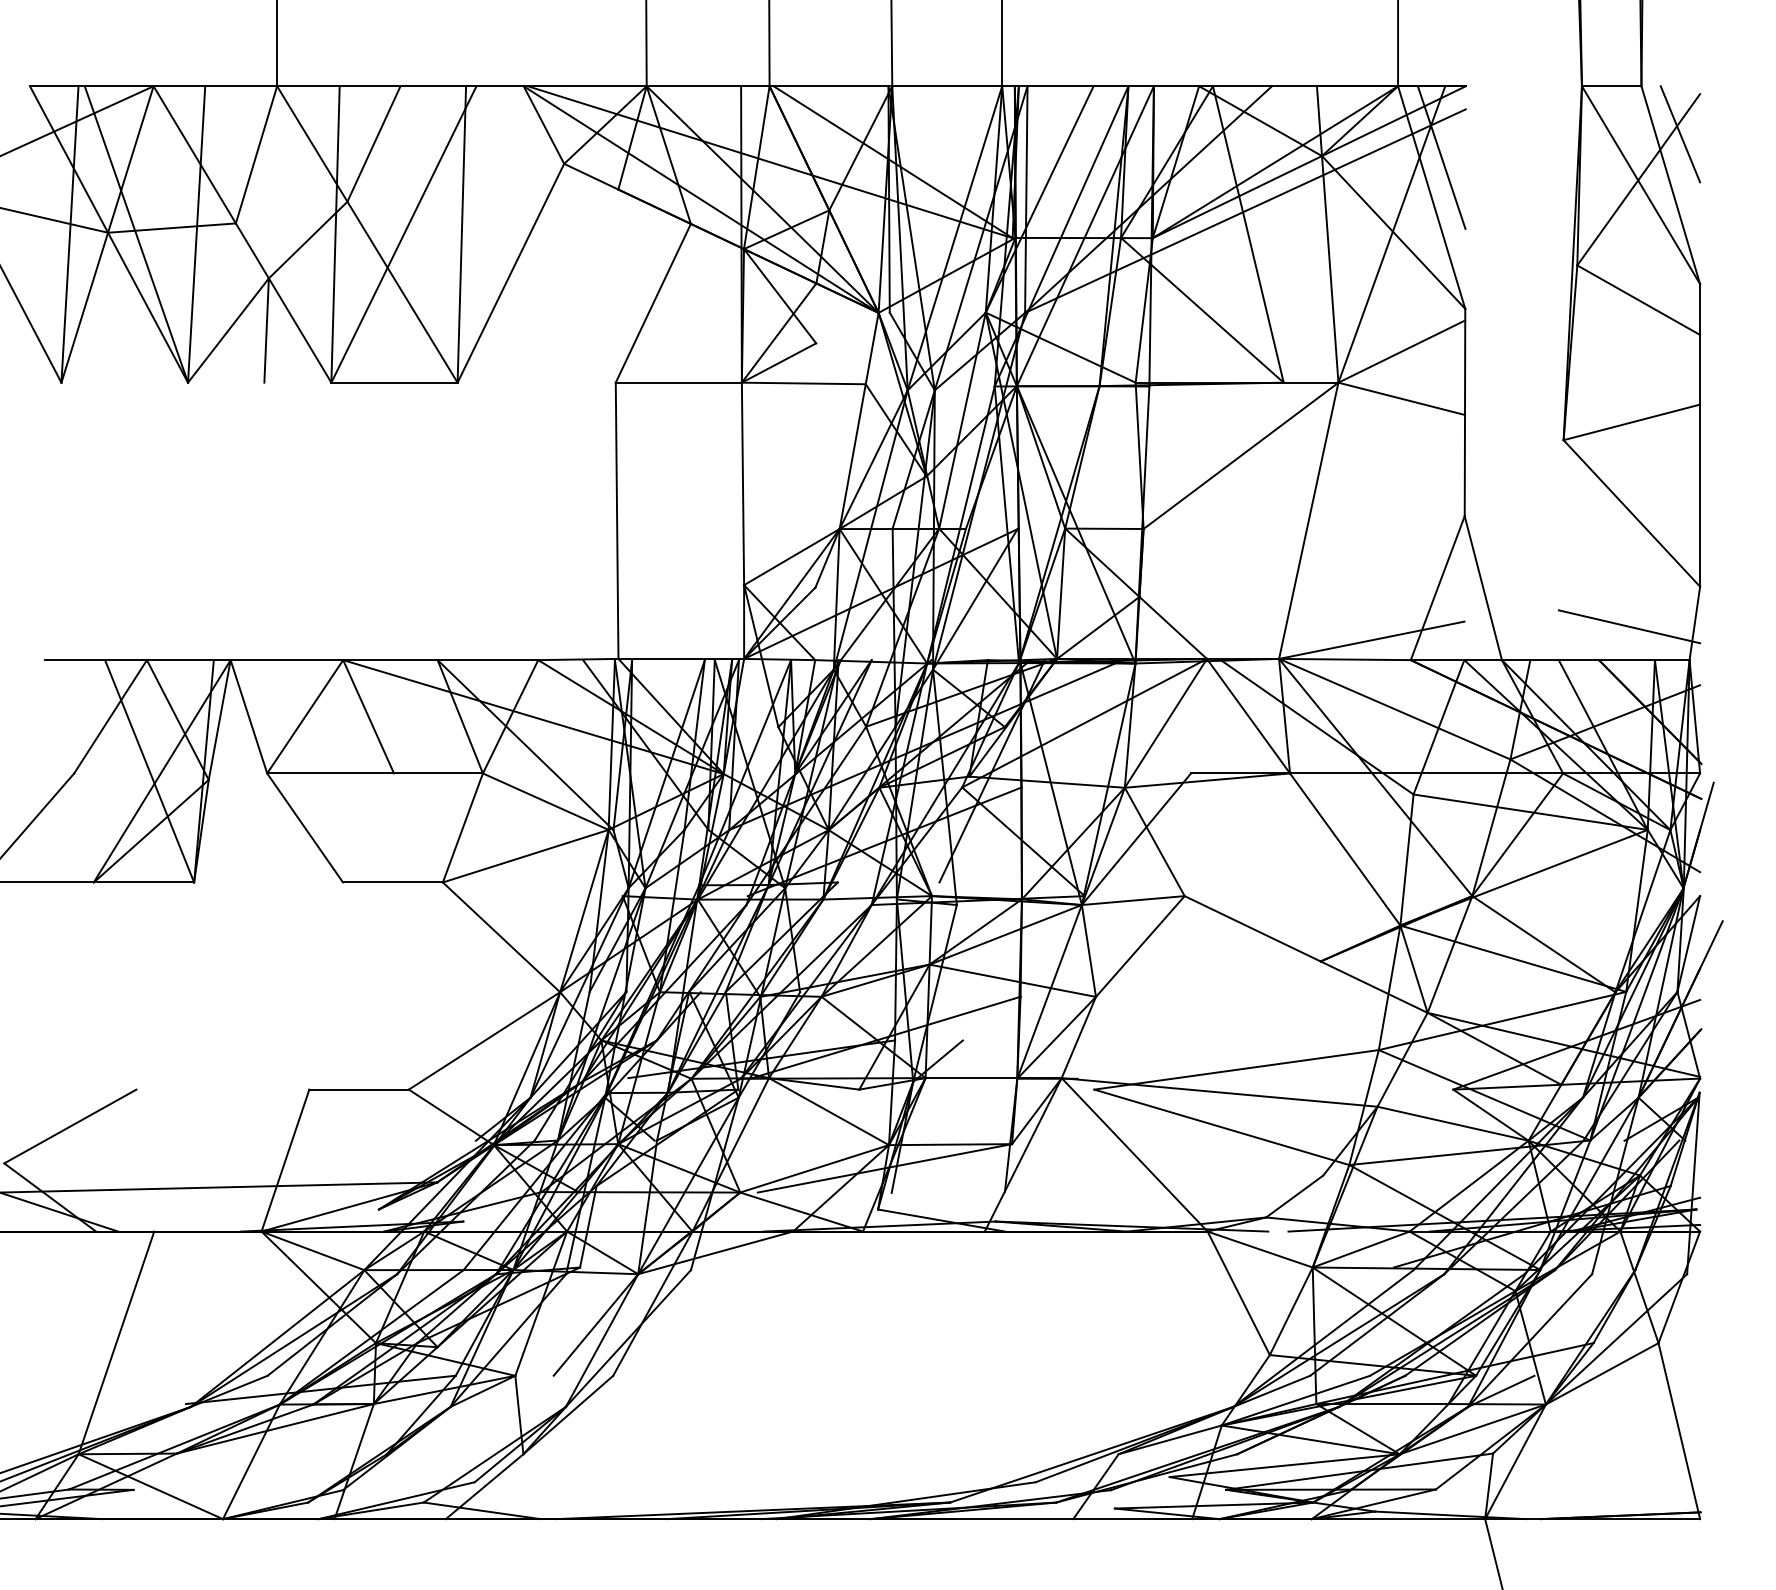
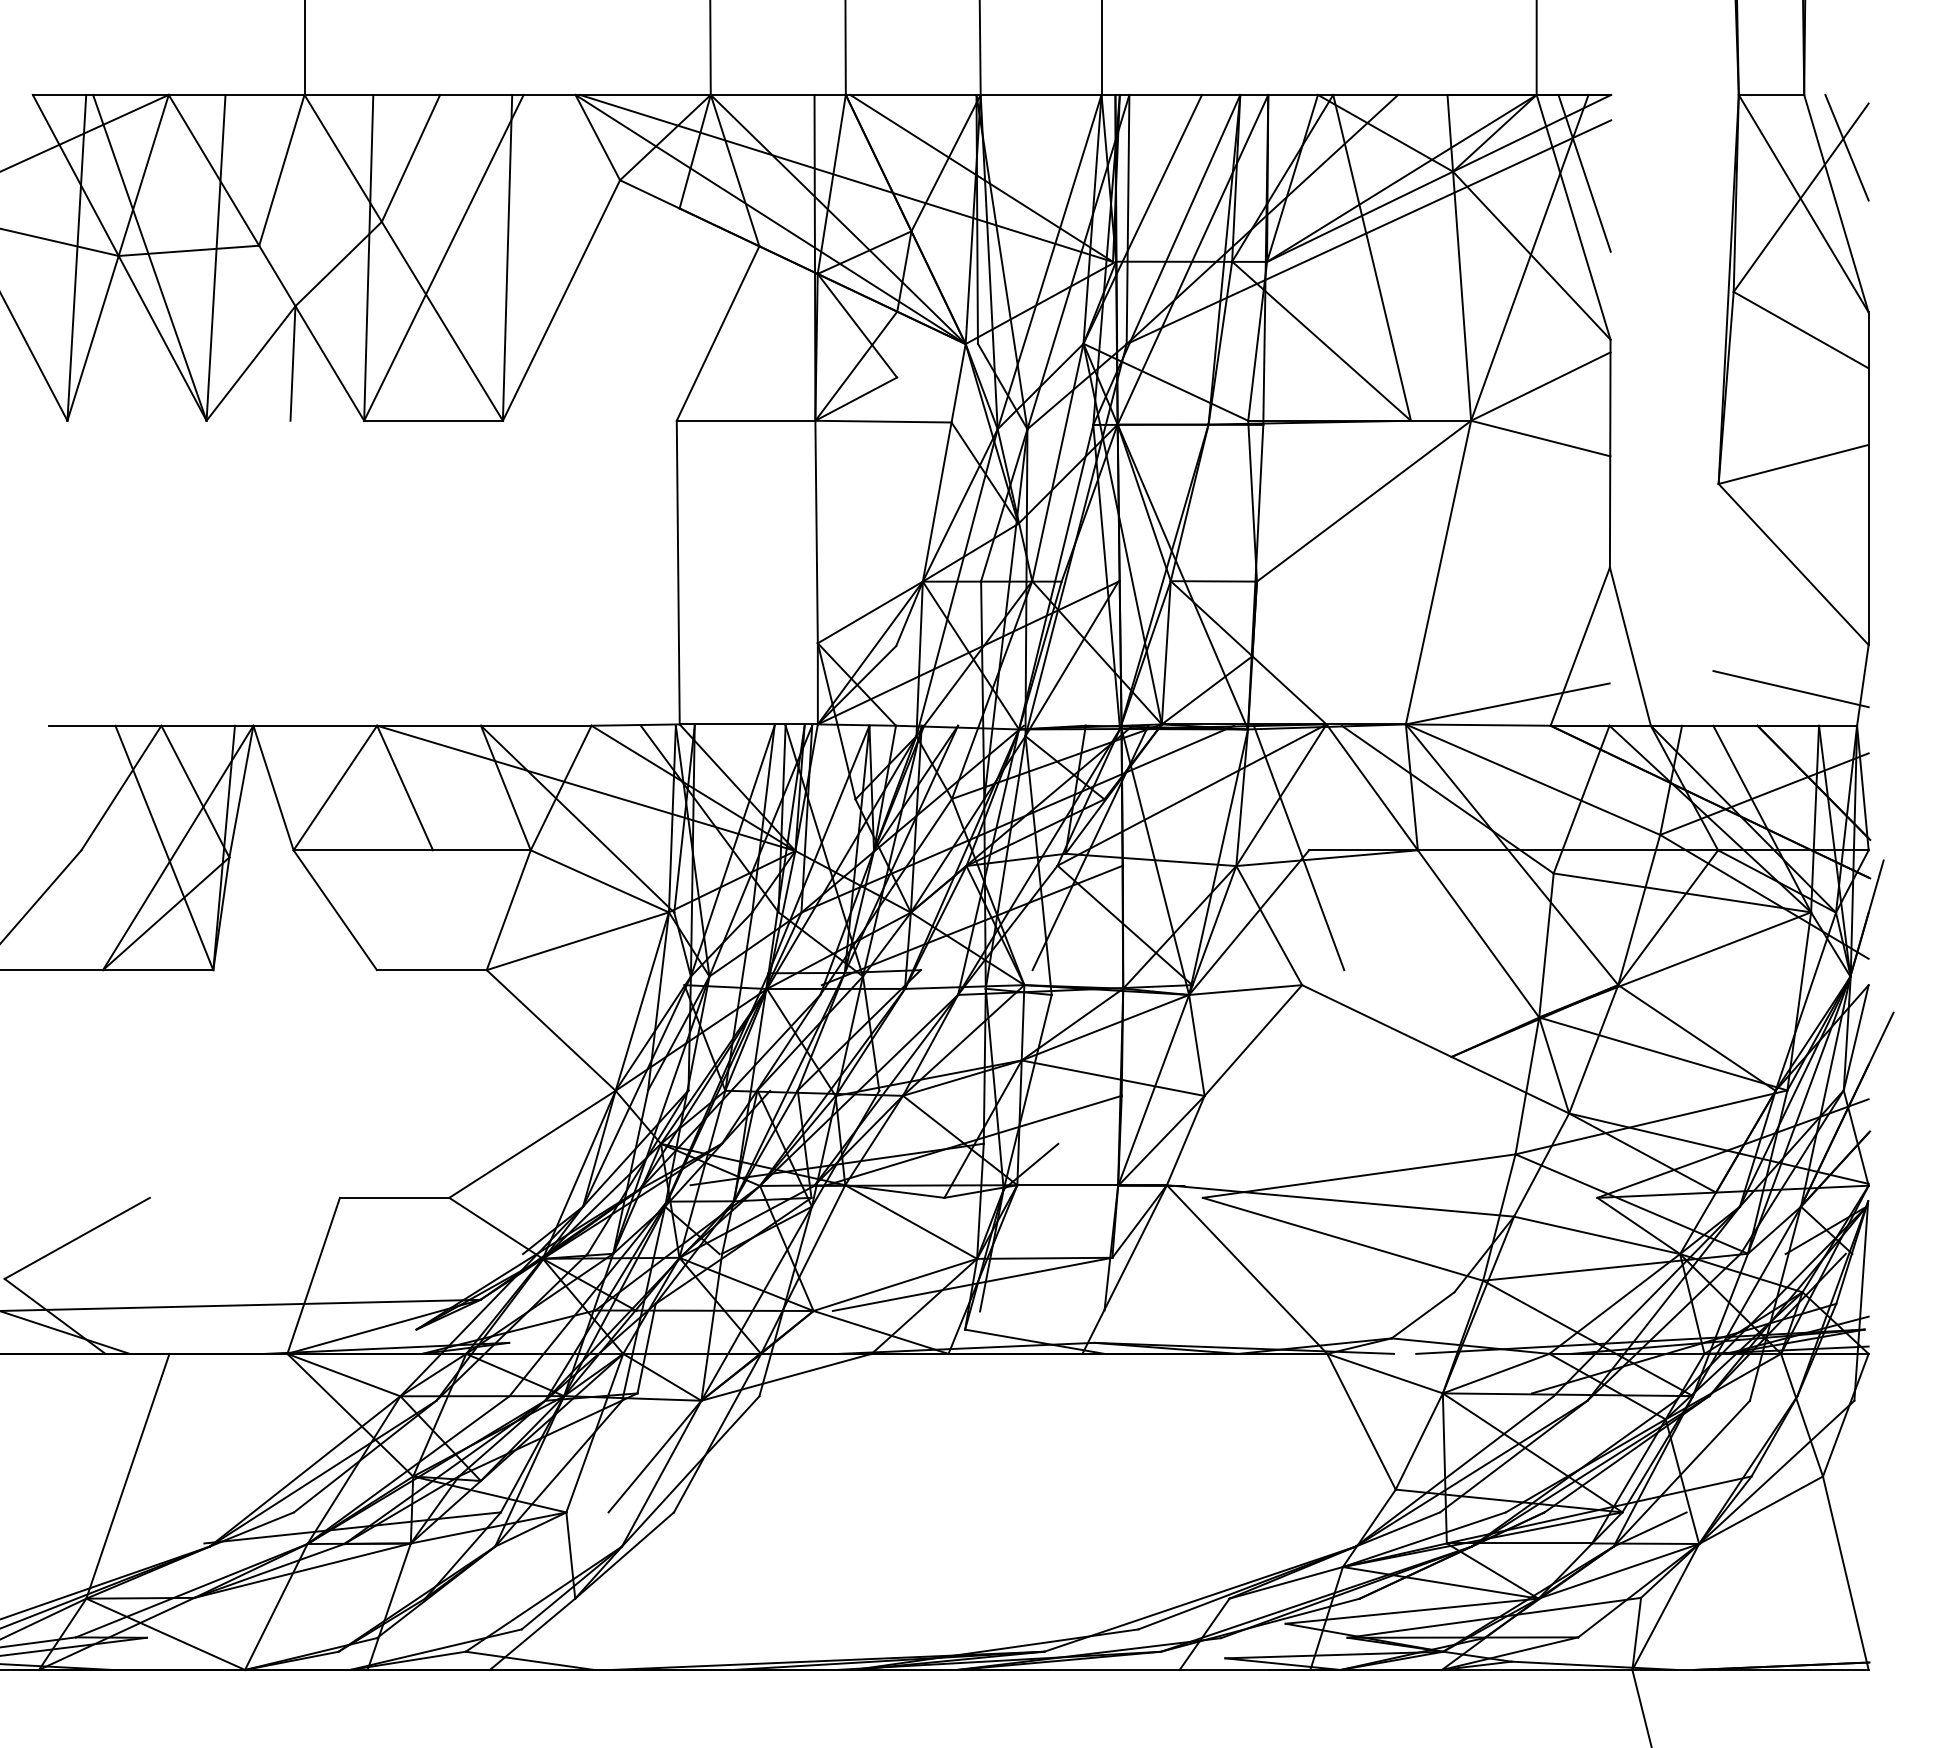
line: (1181, 771) -> (1298, 848), added

